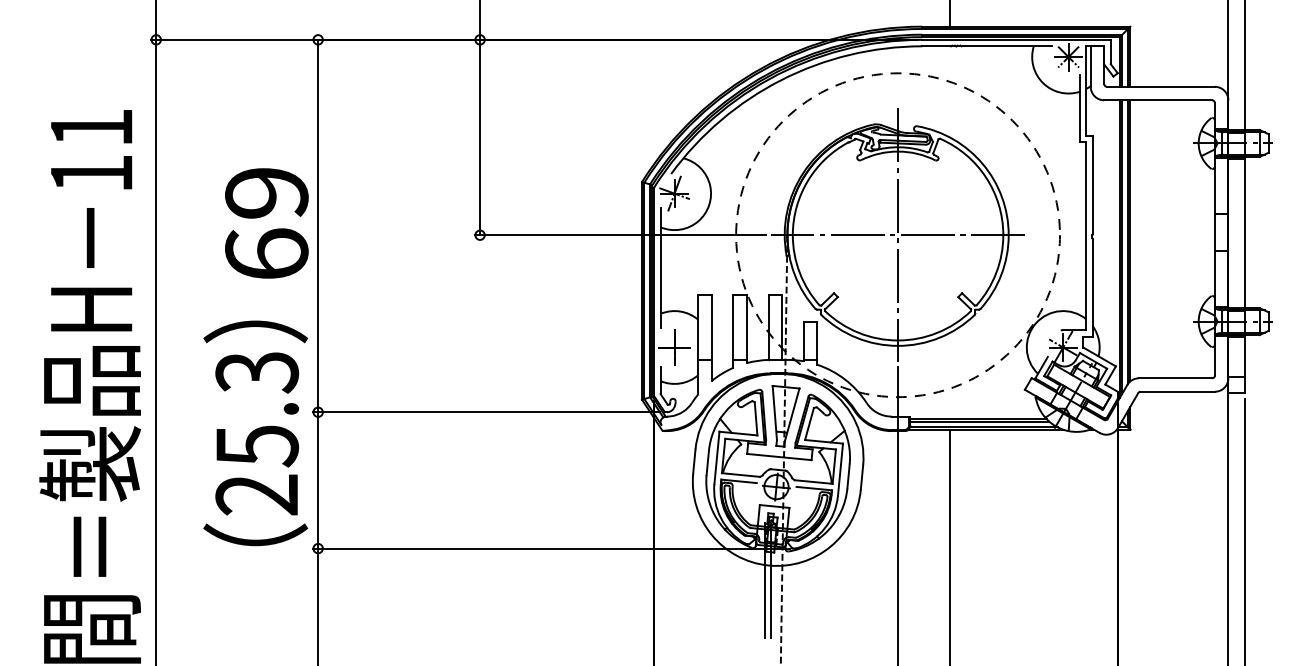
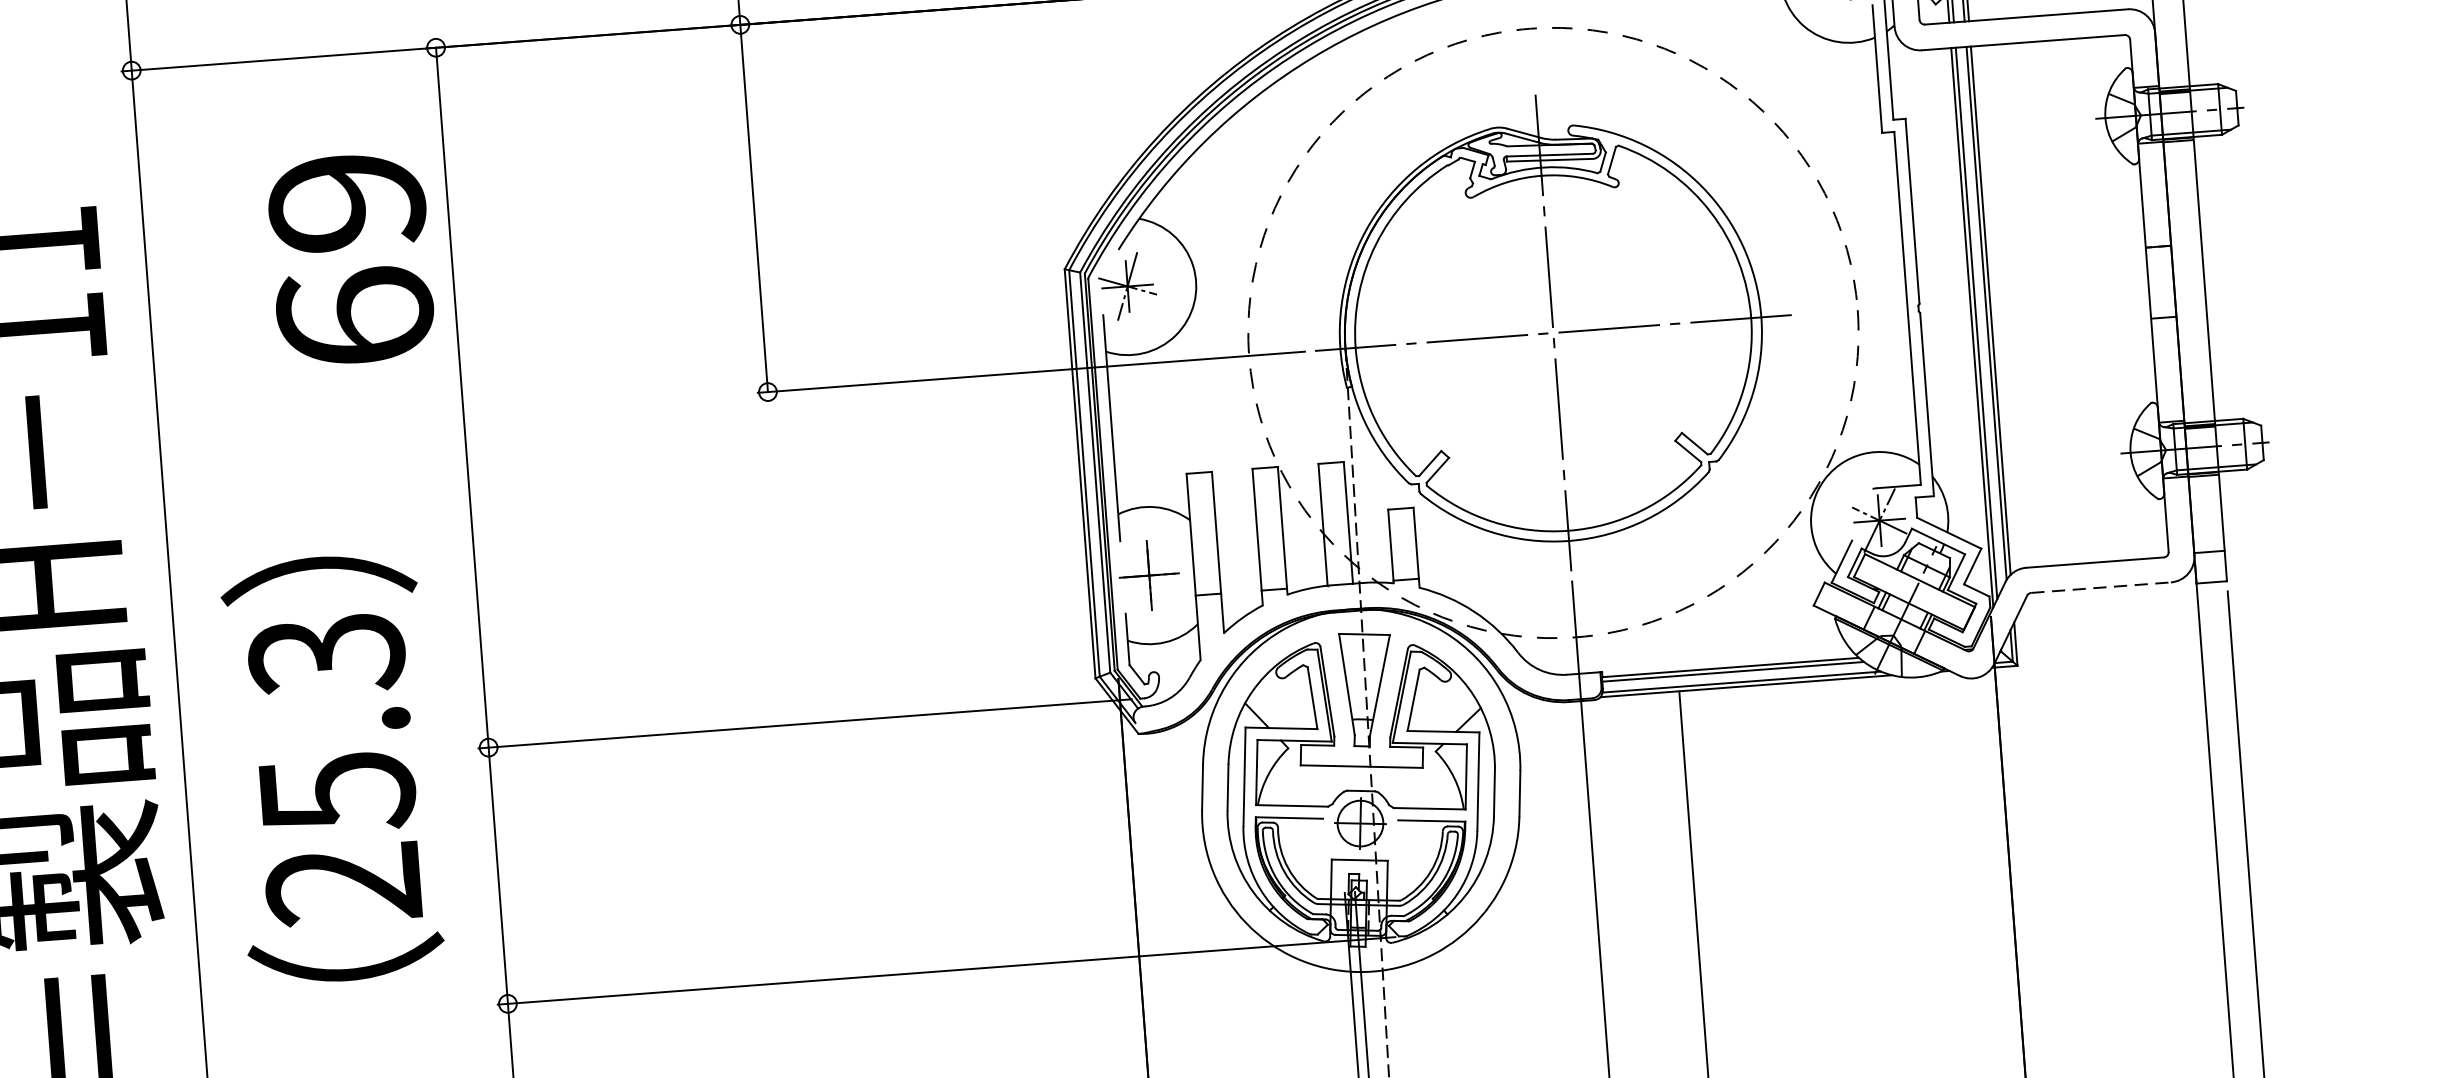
text: (266, 223) -> (350, 259), moved
line: (1178, 391) -> (2102, 587), solid -> dashed
text: (255, 433) -> (332, 769), moved

